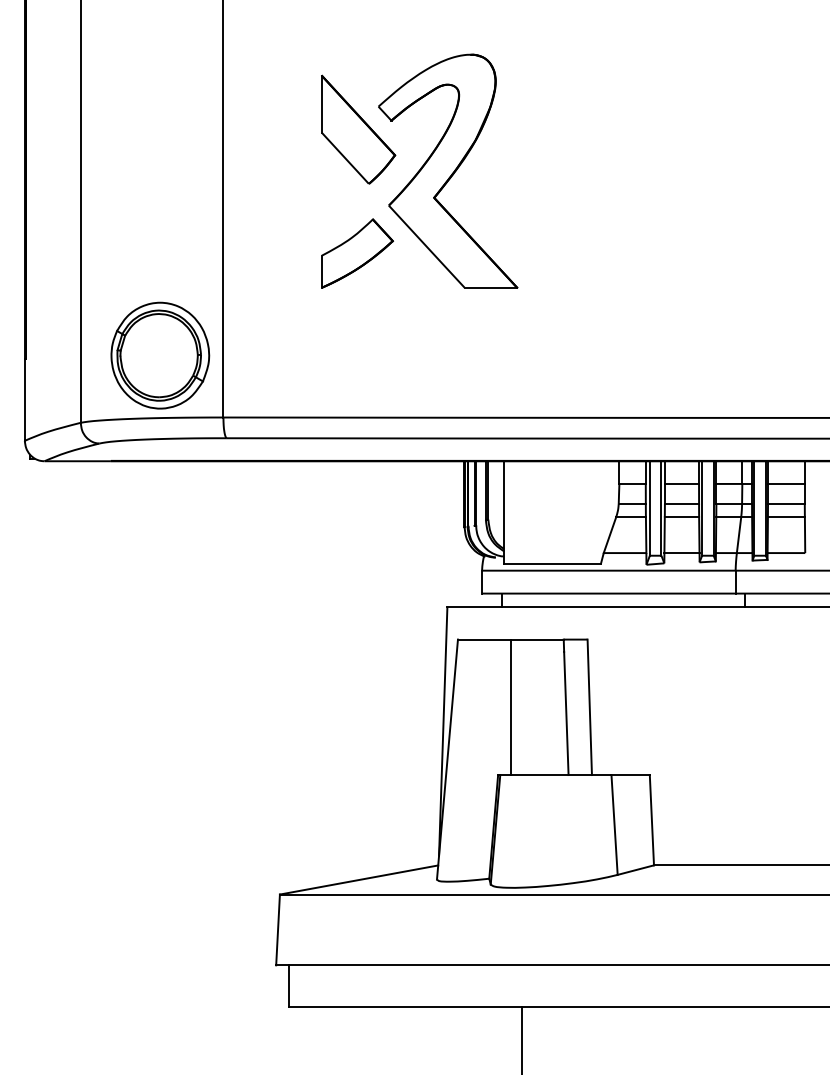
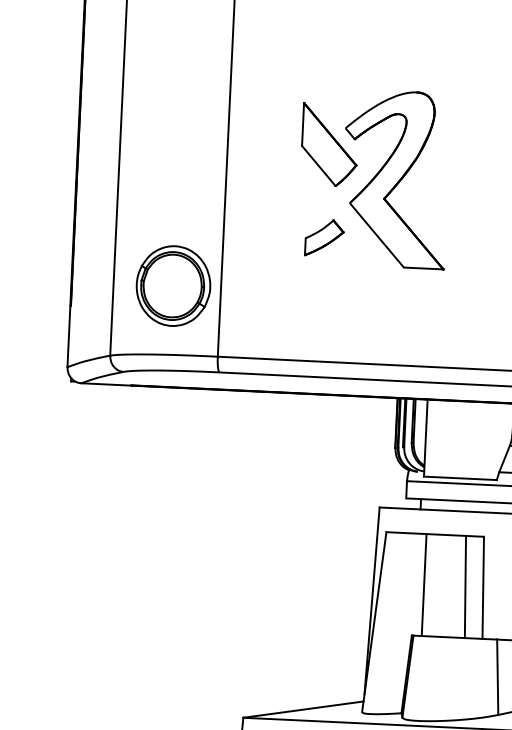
part: (357, 253) -> (324, 238), size x0.7
part: (160, 355) -> (173, 285), moved

